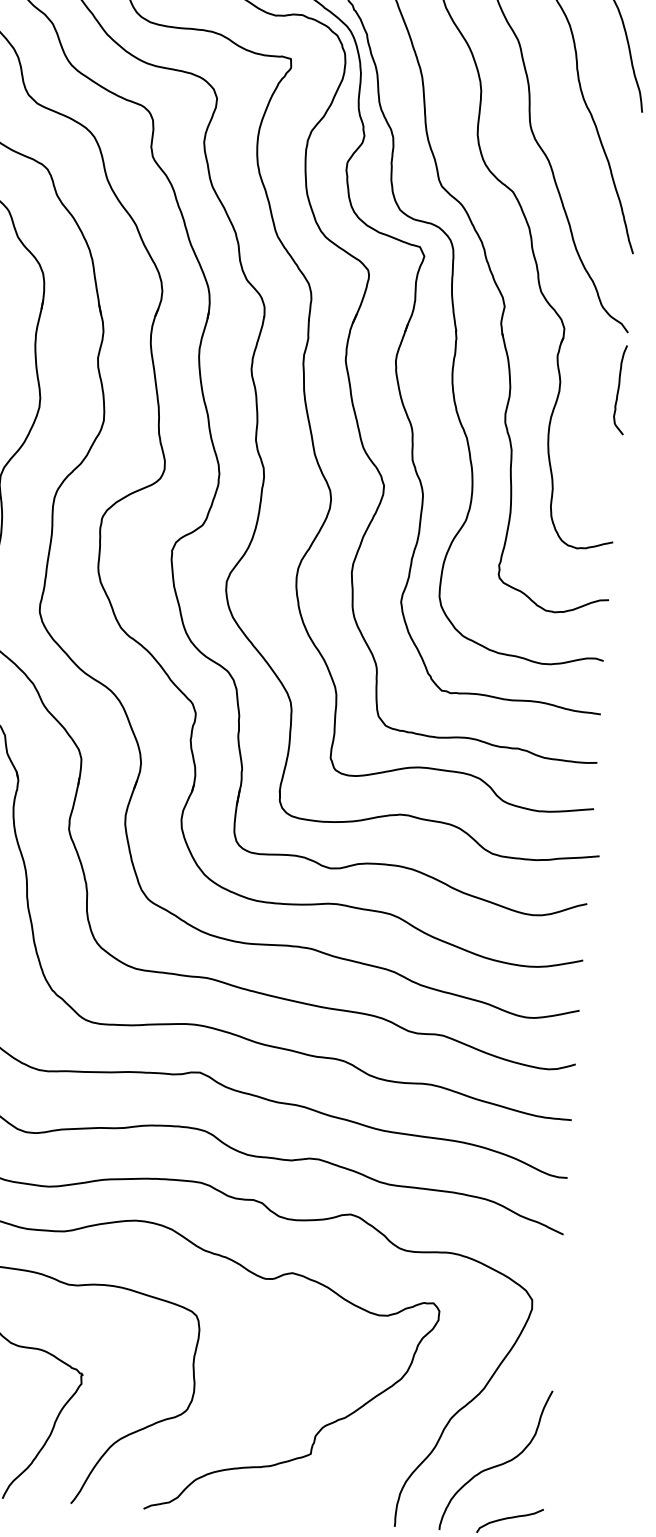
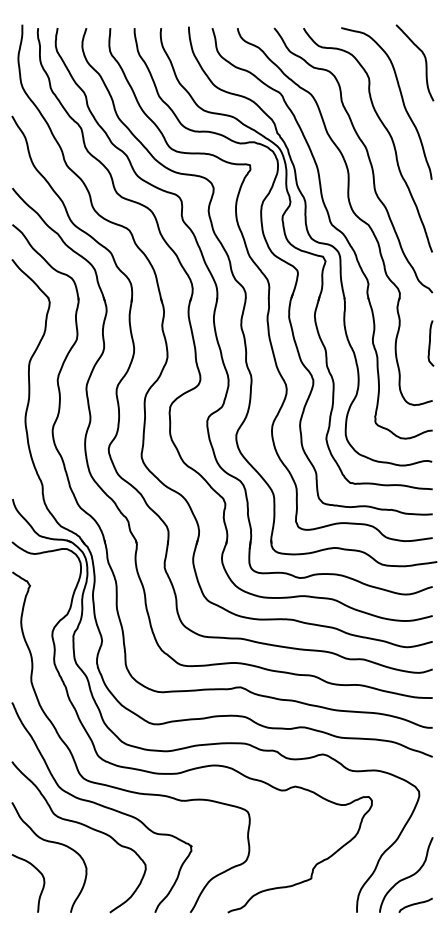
curve: (619, 389) -> (430, 343), moved

